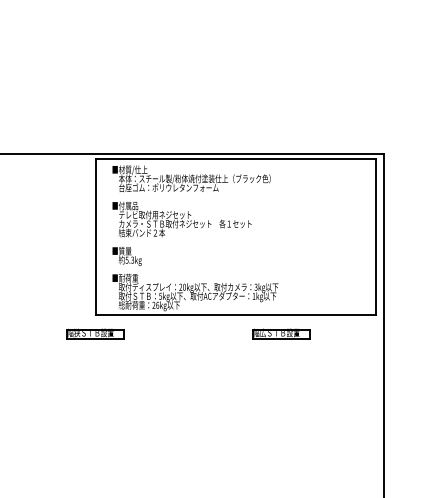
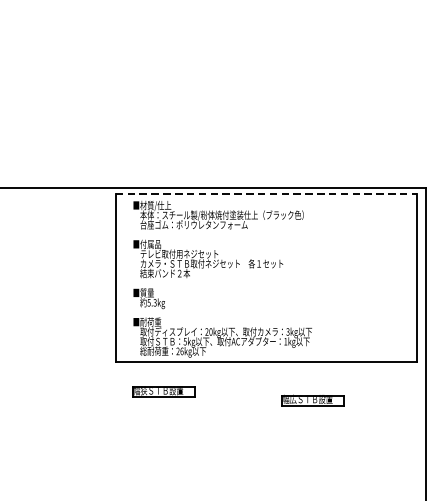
line: (236, 159) -> (266, 194), solid -> dashed
part: (95, 333) -> (163, 391), moved
part: (281, 333) -> (313, 399), moved

